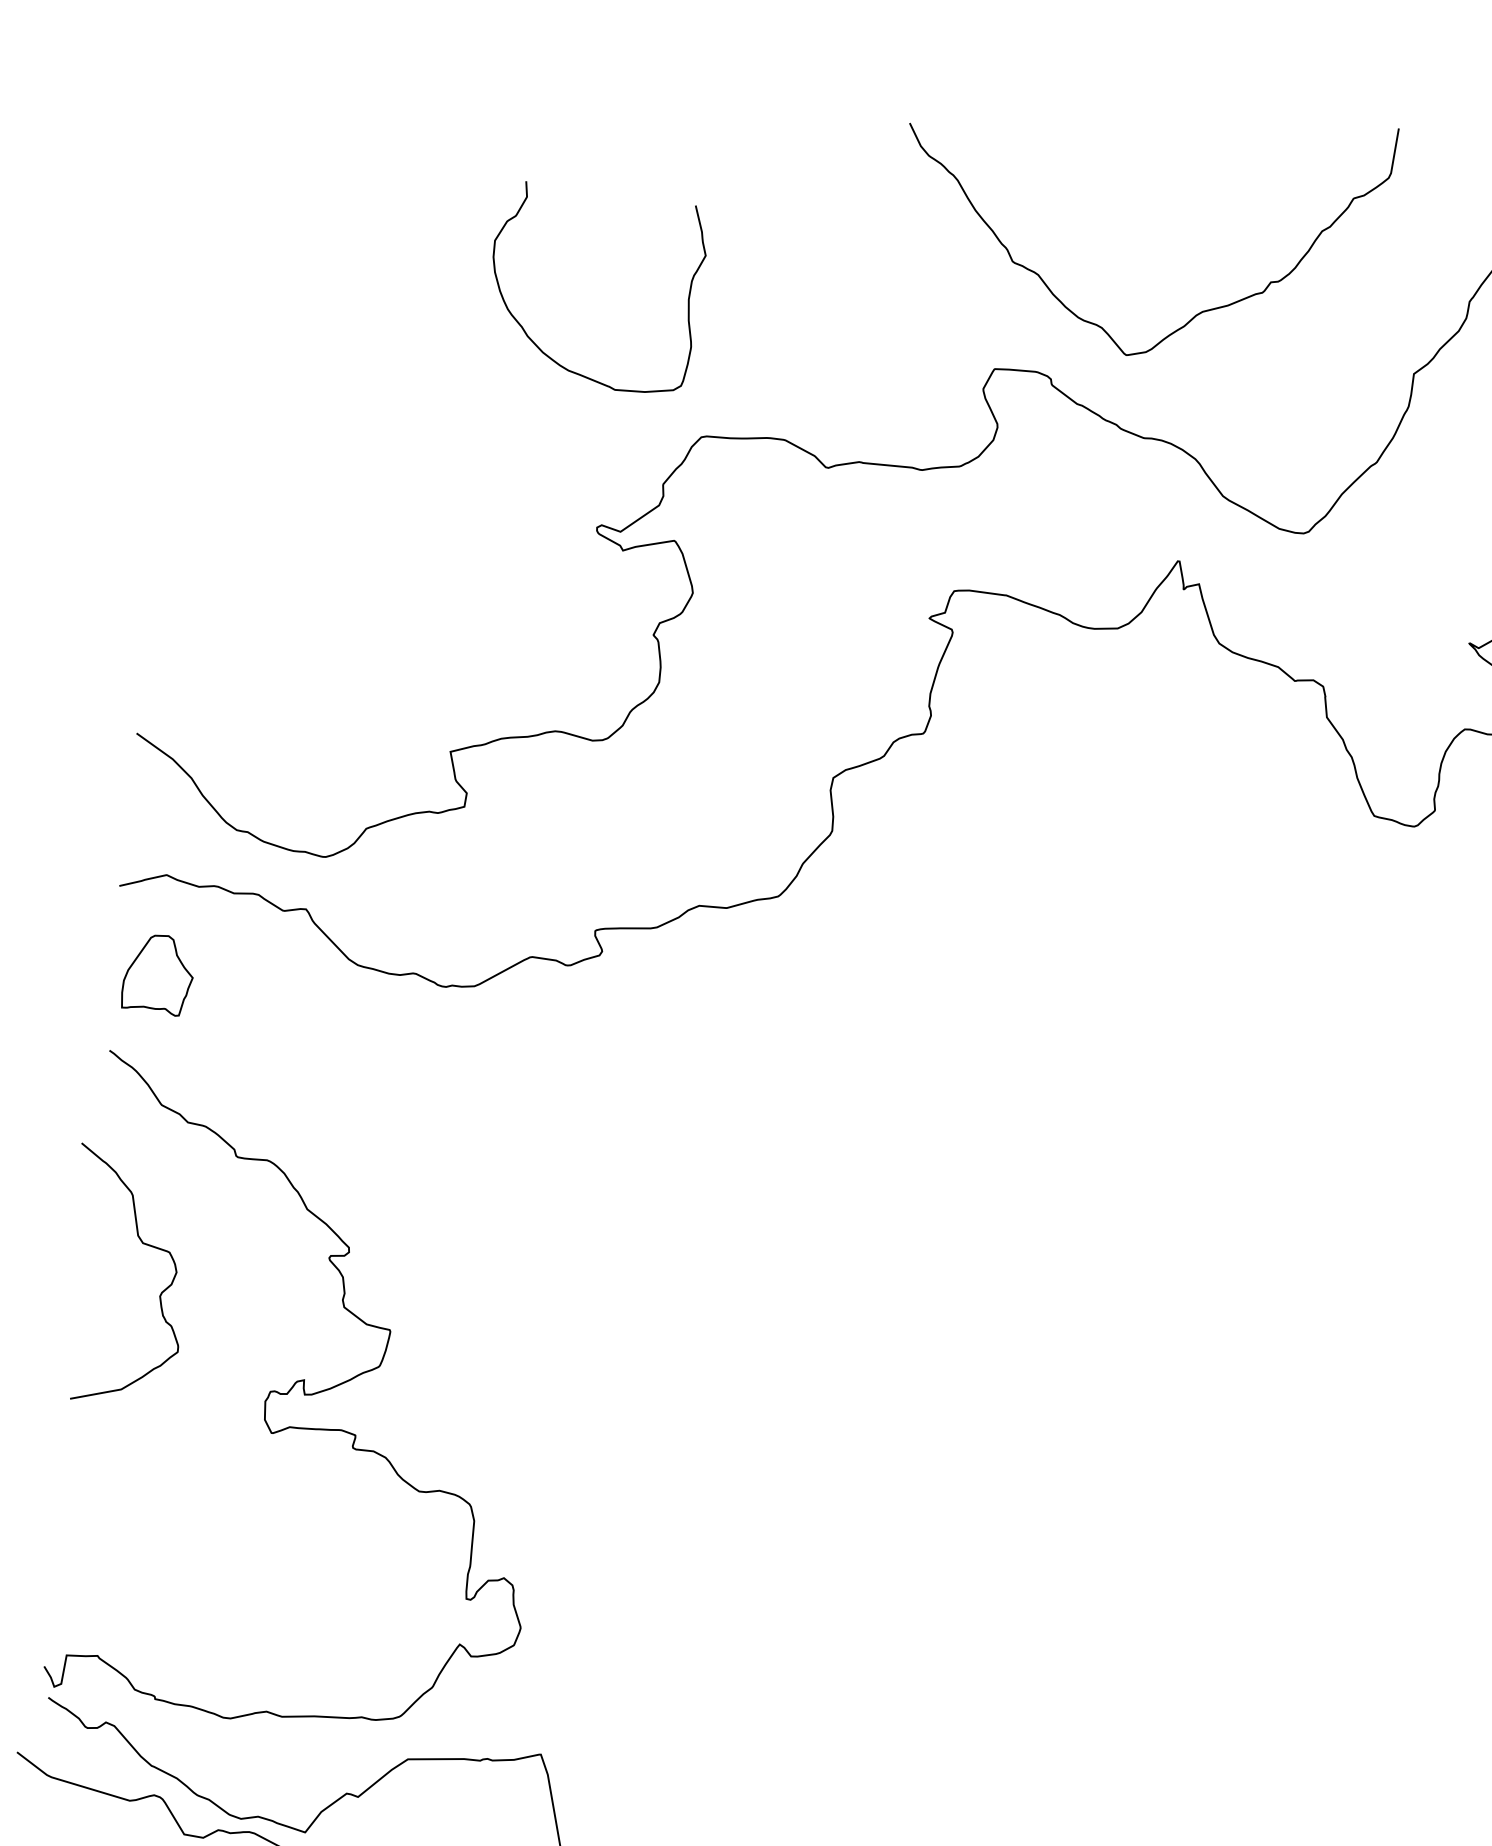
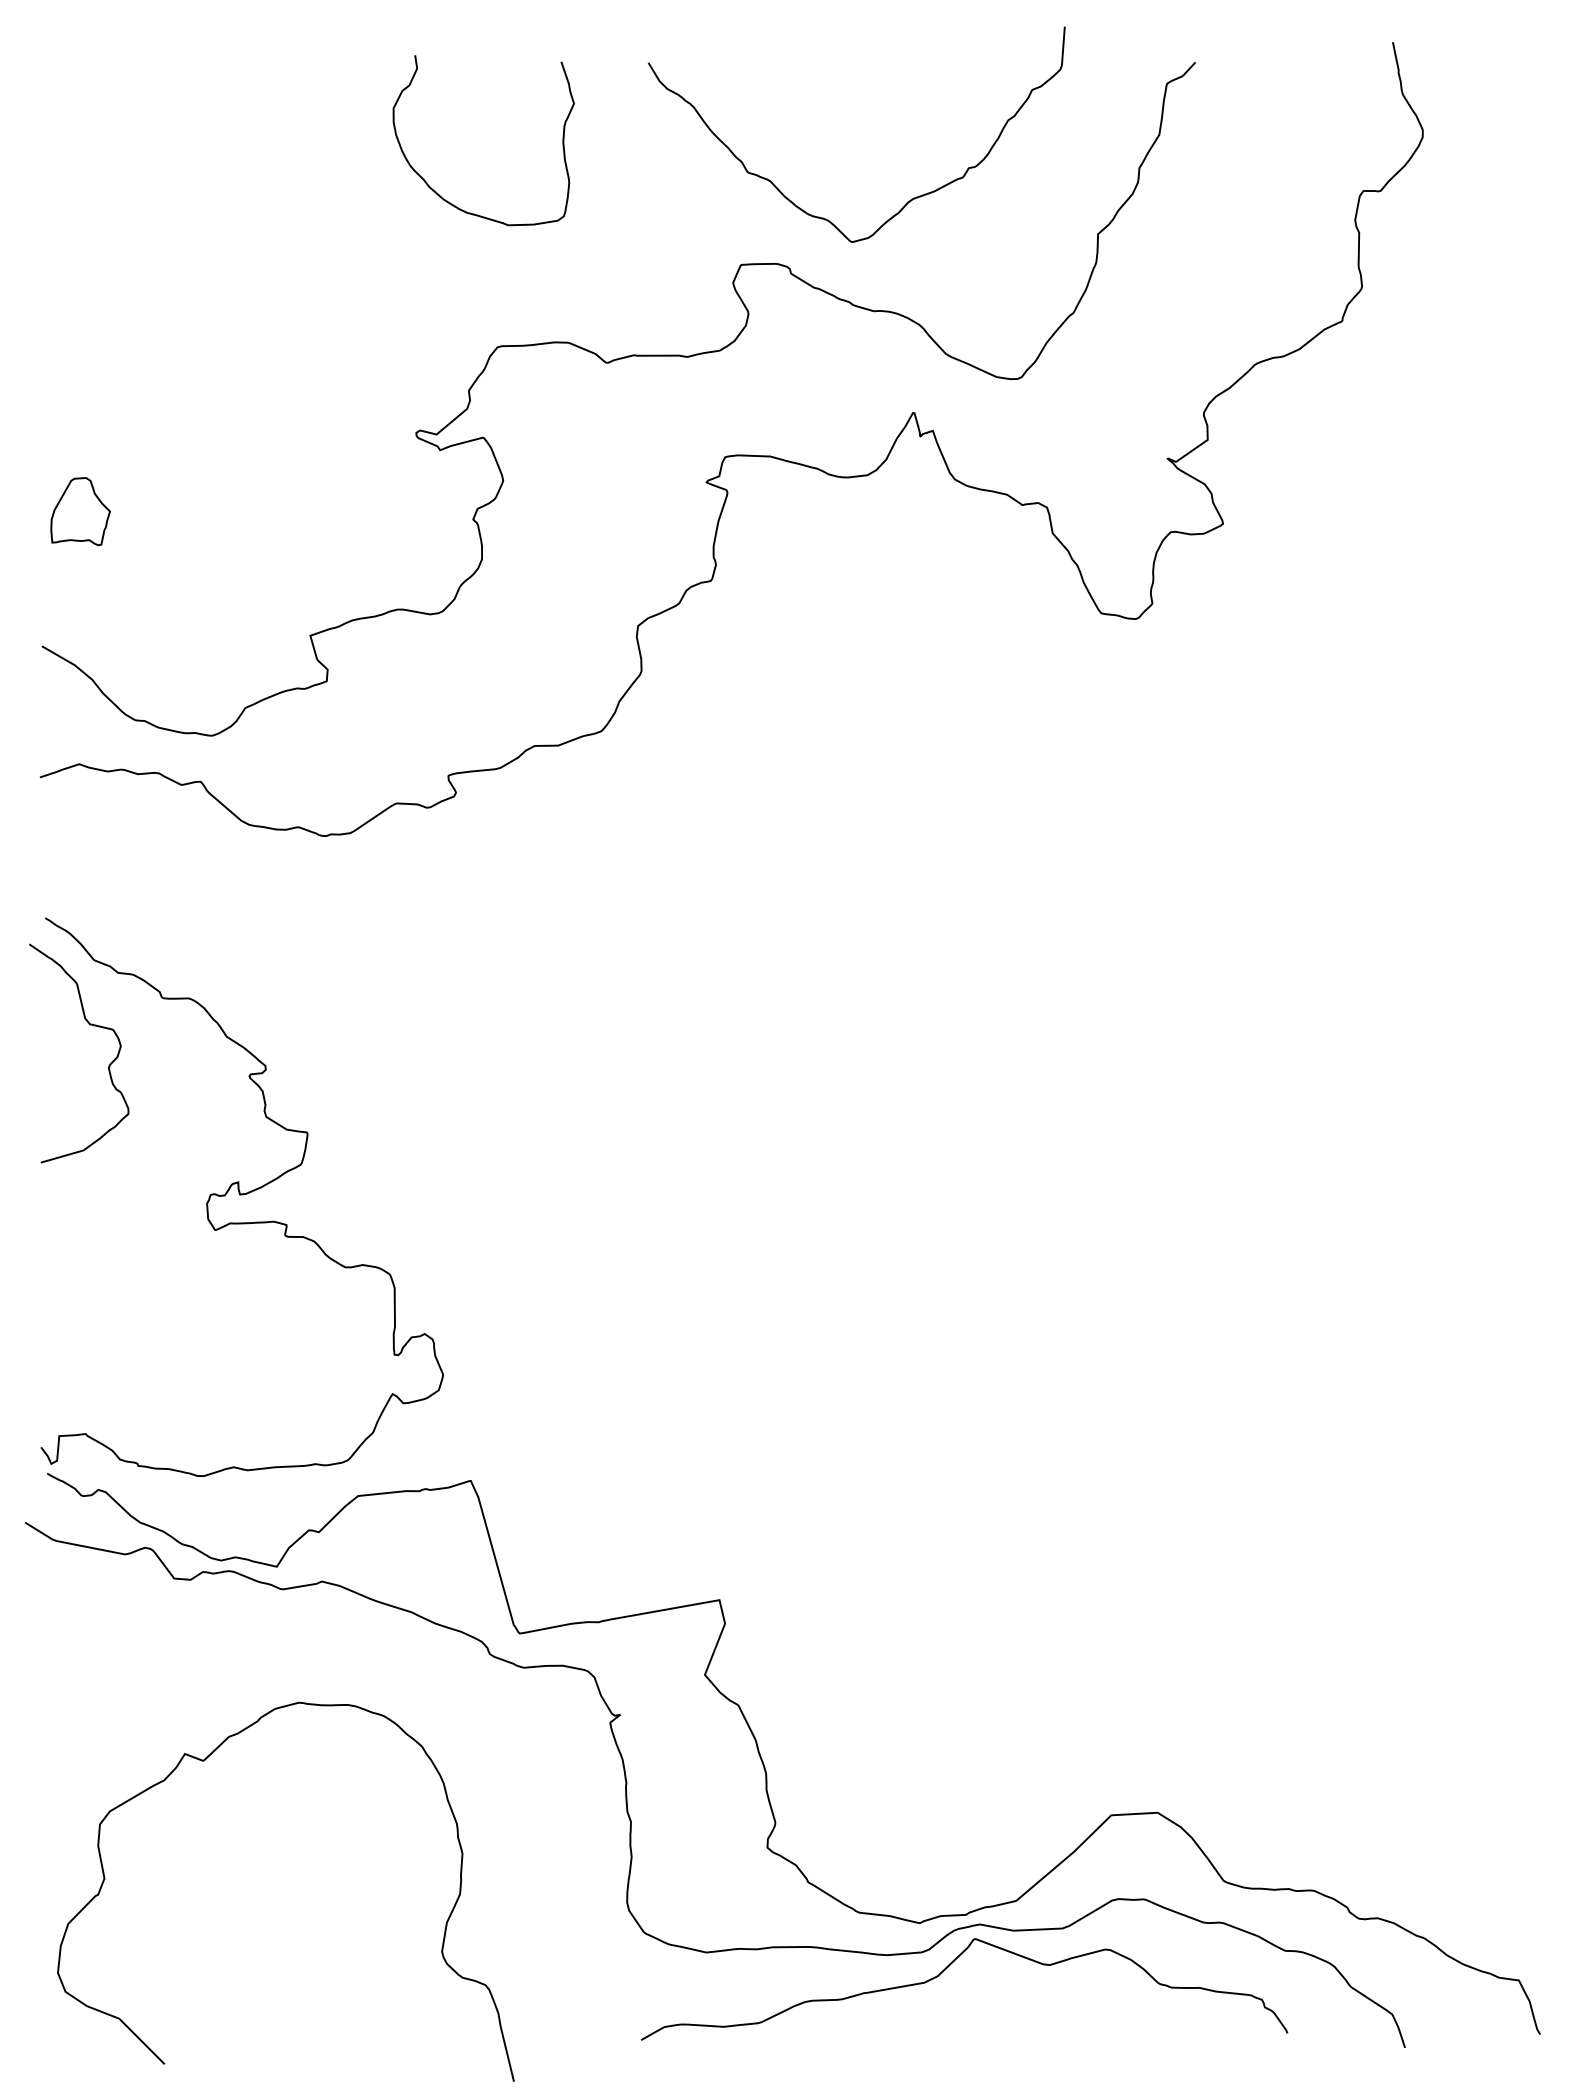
curve: (535, 342) -> (436, 191), moved
part: (158, 974) -> (80, 511), moved
curve: (143, 1244) -> (90, 1025), moved

